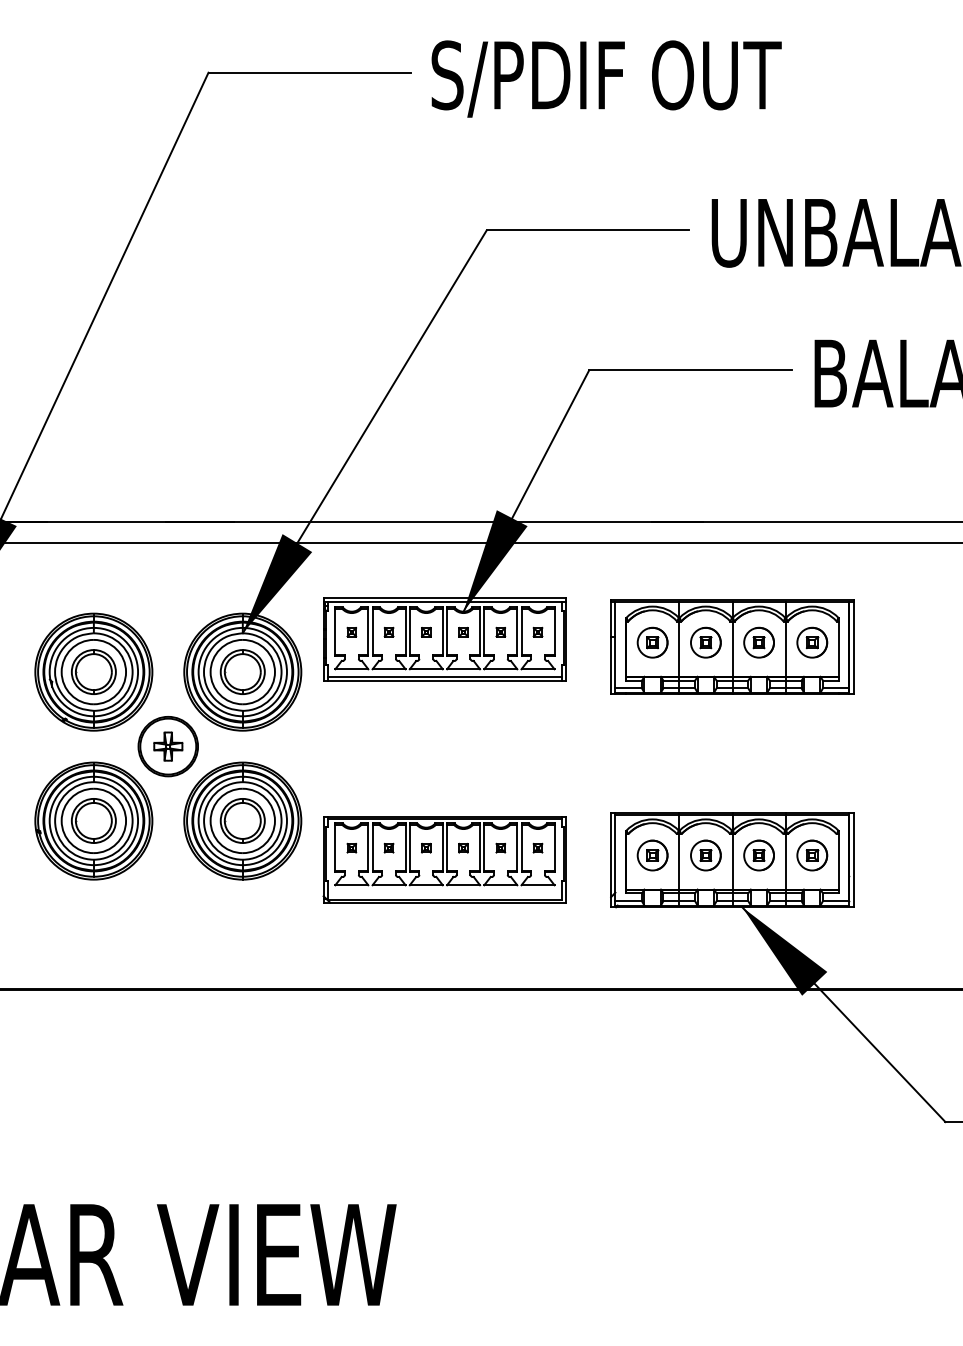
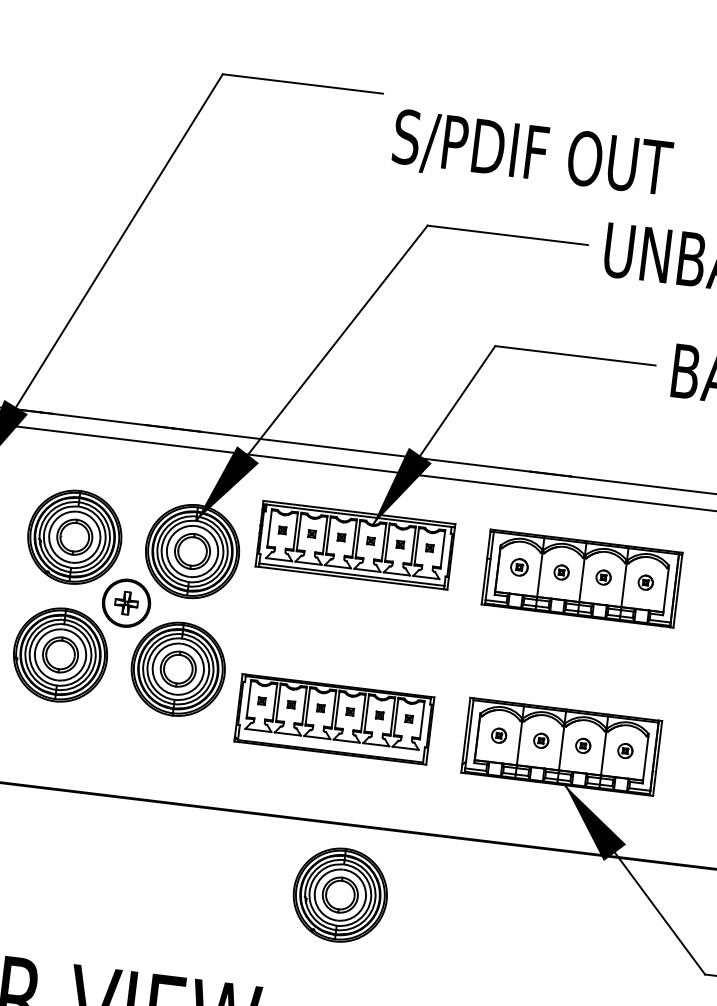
text: (606, 78) -> (532, 154), moved
part: (652, 642) -> (519, 567), size x0.7
part: (705, 642) -> (561, 572), size x0.6
part: (758, 642) -> (603, 577), size x0.6
part: (812, 642) -> (645, 582), size x0.6
part: (652, 855) -> (498, 735), size x0.6
part: (705, 855) -> (540, 740), size x0.6
part: (758, 855) -> (582, 745), size x0.6
part: (812, 855) -> (625, 751), size x0.6
part: (478, 1077) -> (340, 894), added

